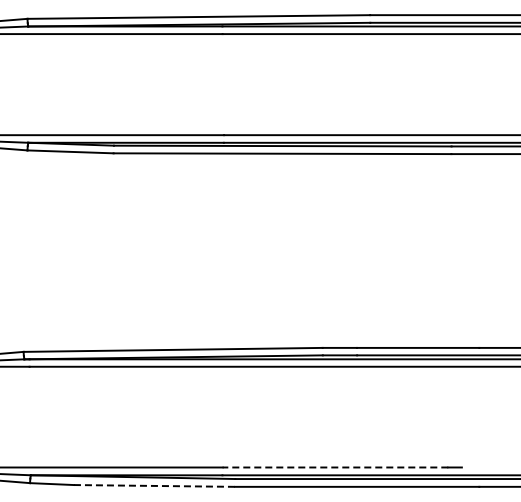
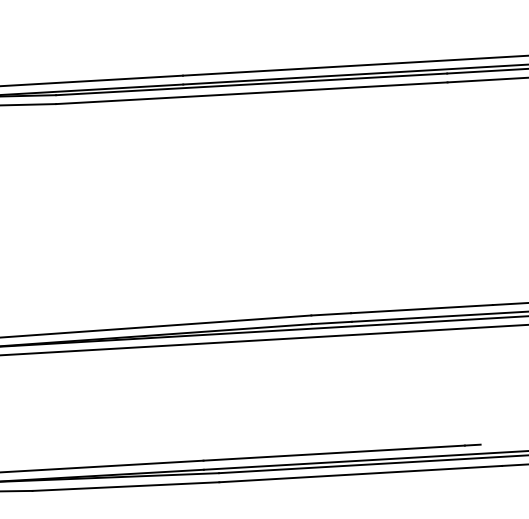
line: (335, 467) -> (334, 453), dashed -> solid
line: (154, 485) -> (125, 486), dashed -> solid

